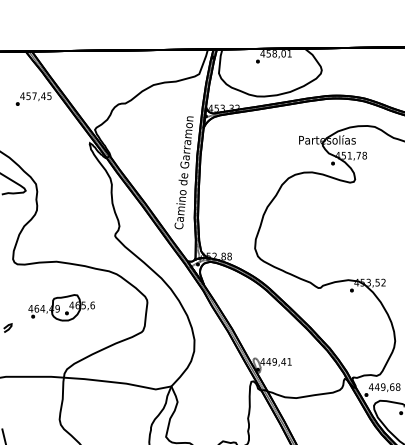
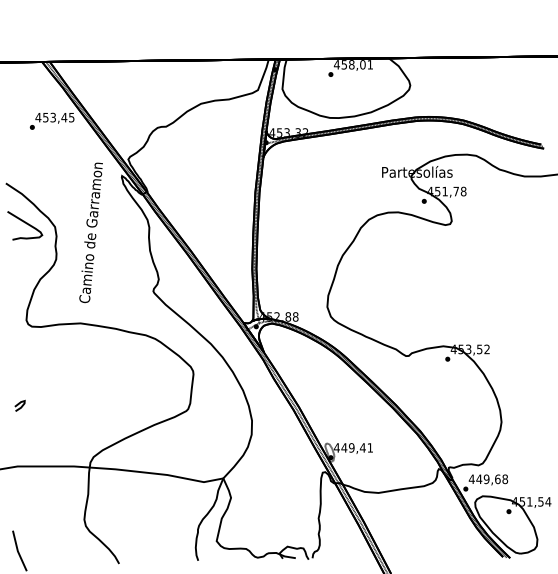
text: (33, 96) -> (52, 117), 457,45 -> 453,45
text: (183, 172) -> (90, 232), moved
part: (61, 307) -> (86, 380), removed

